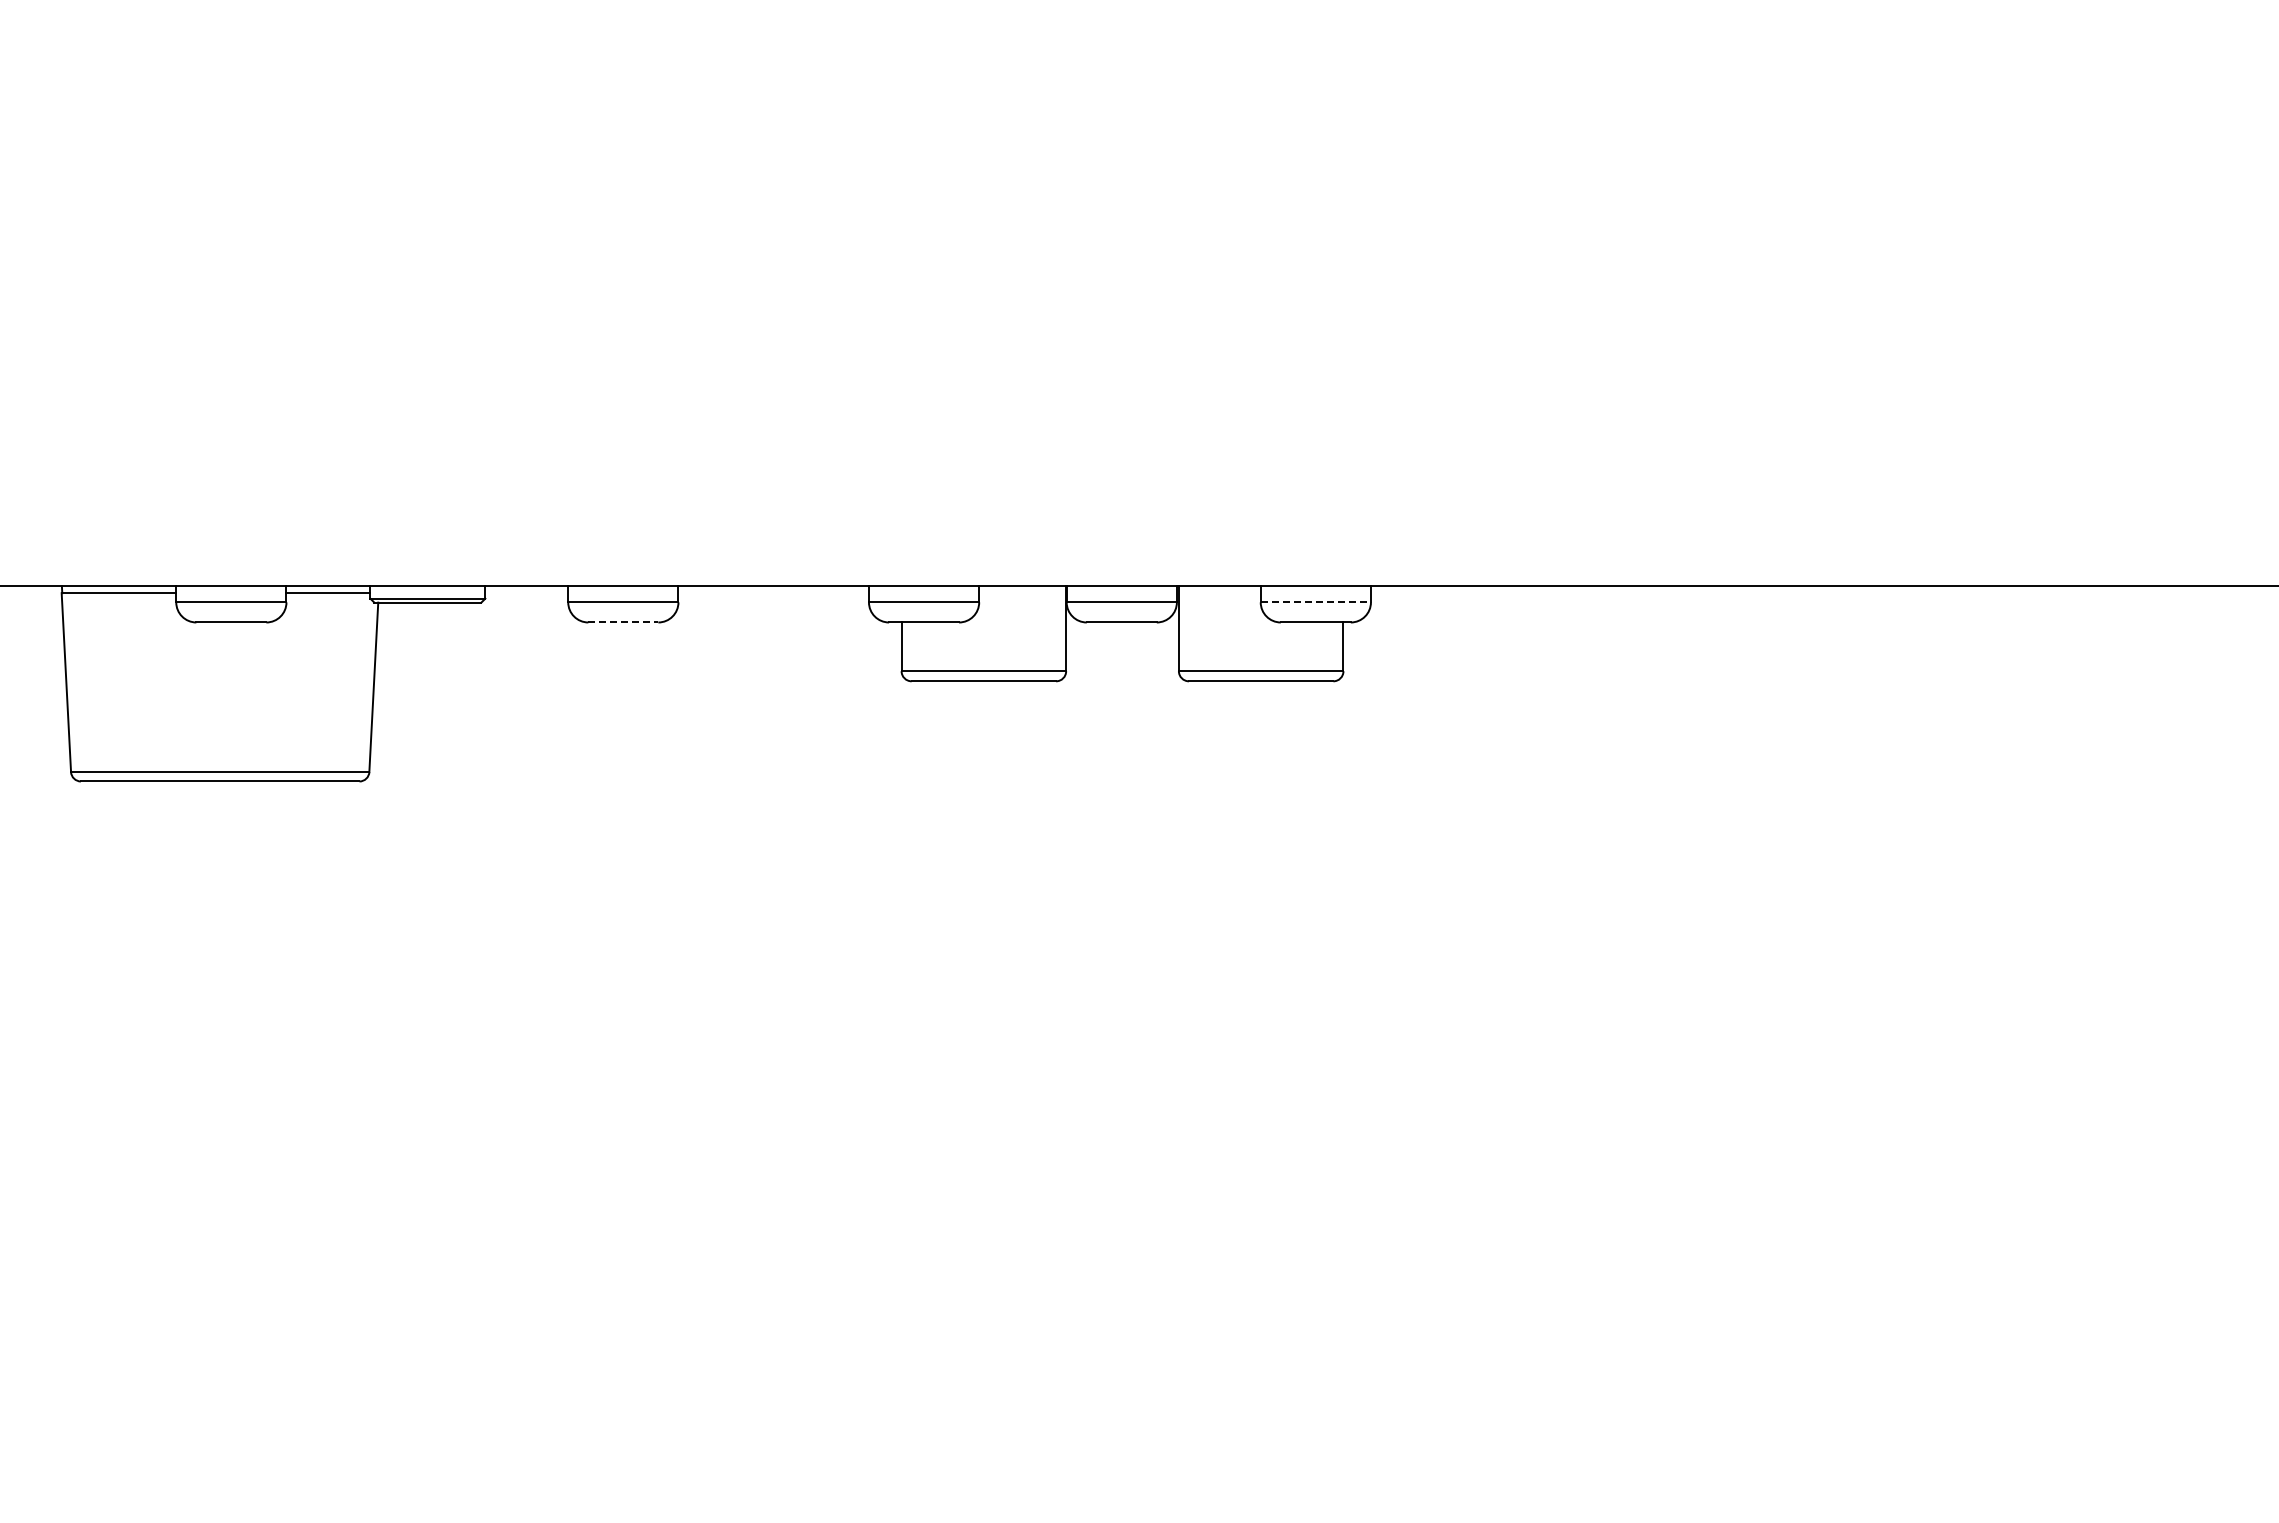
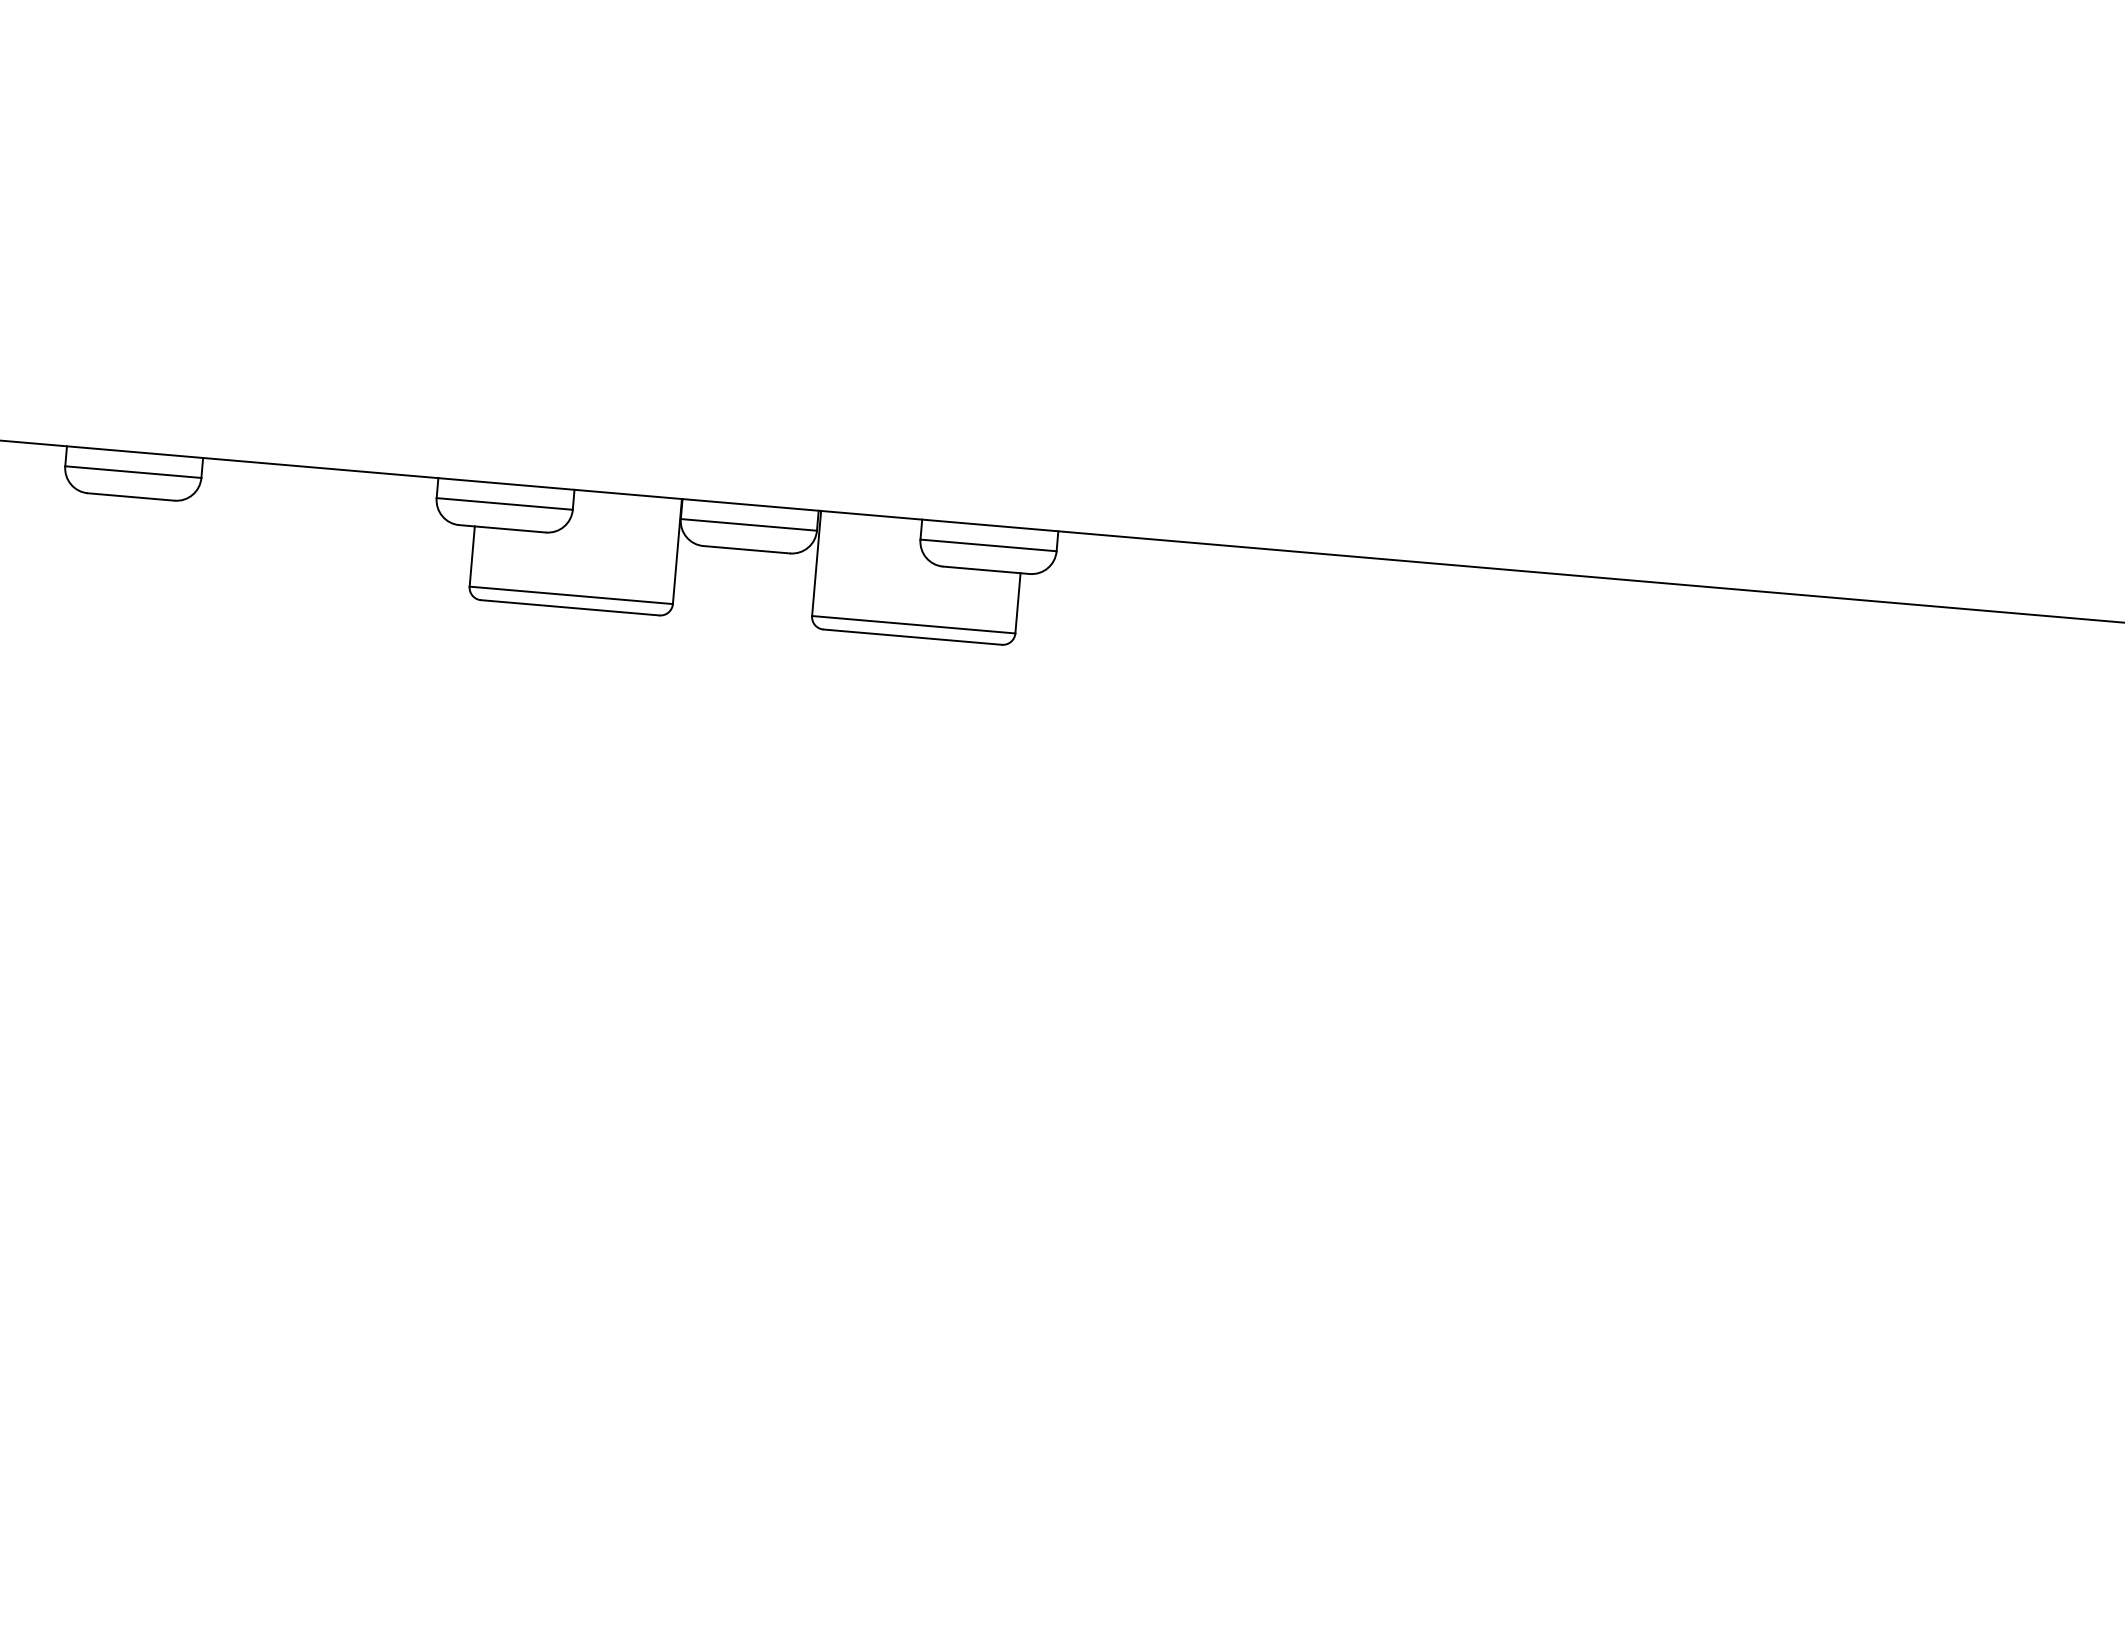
line: (1316, 602) -> (989, 545), dashed -> solid
line: (623, 622) -> (131, 497), dashed -> solid

